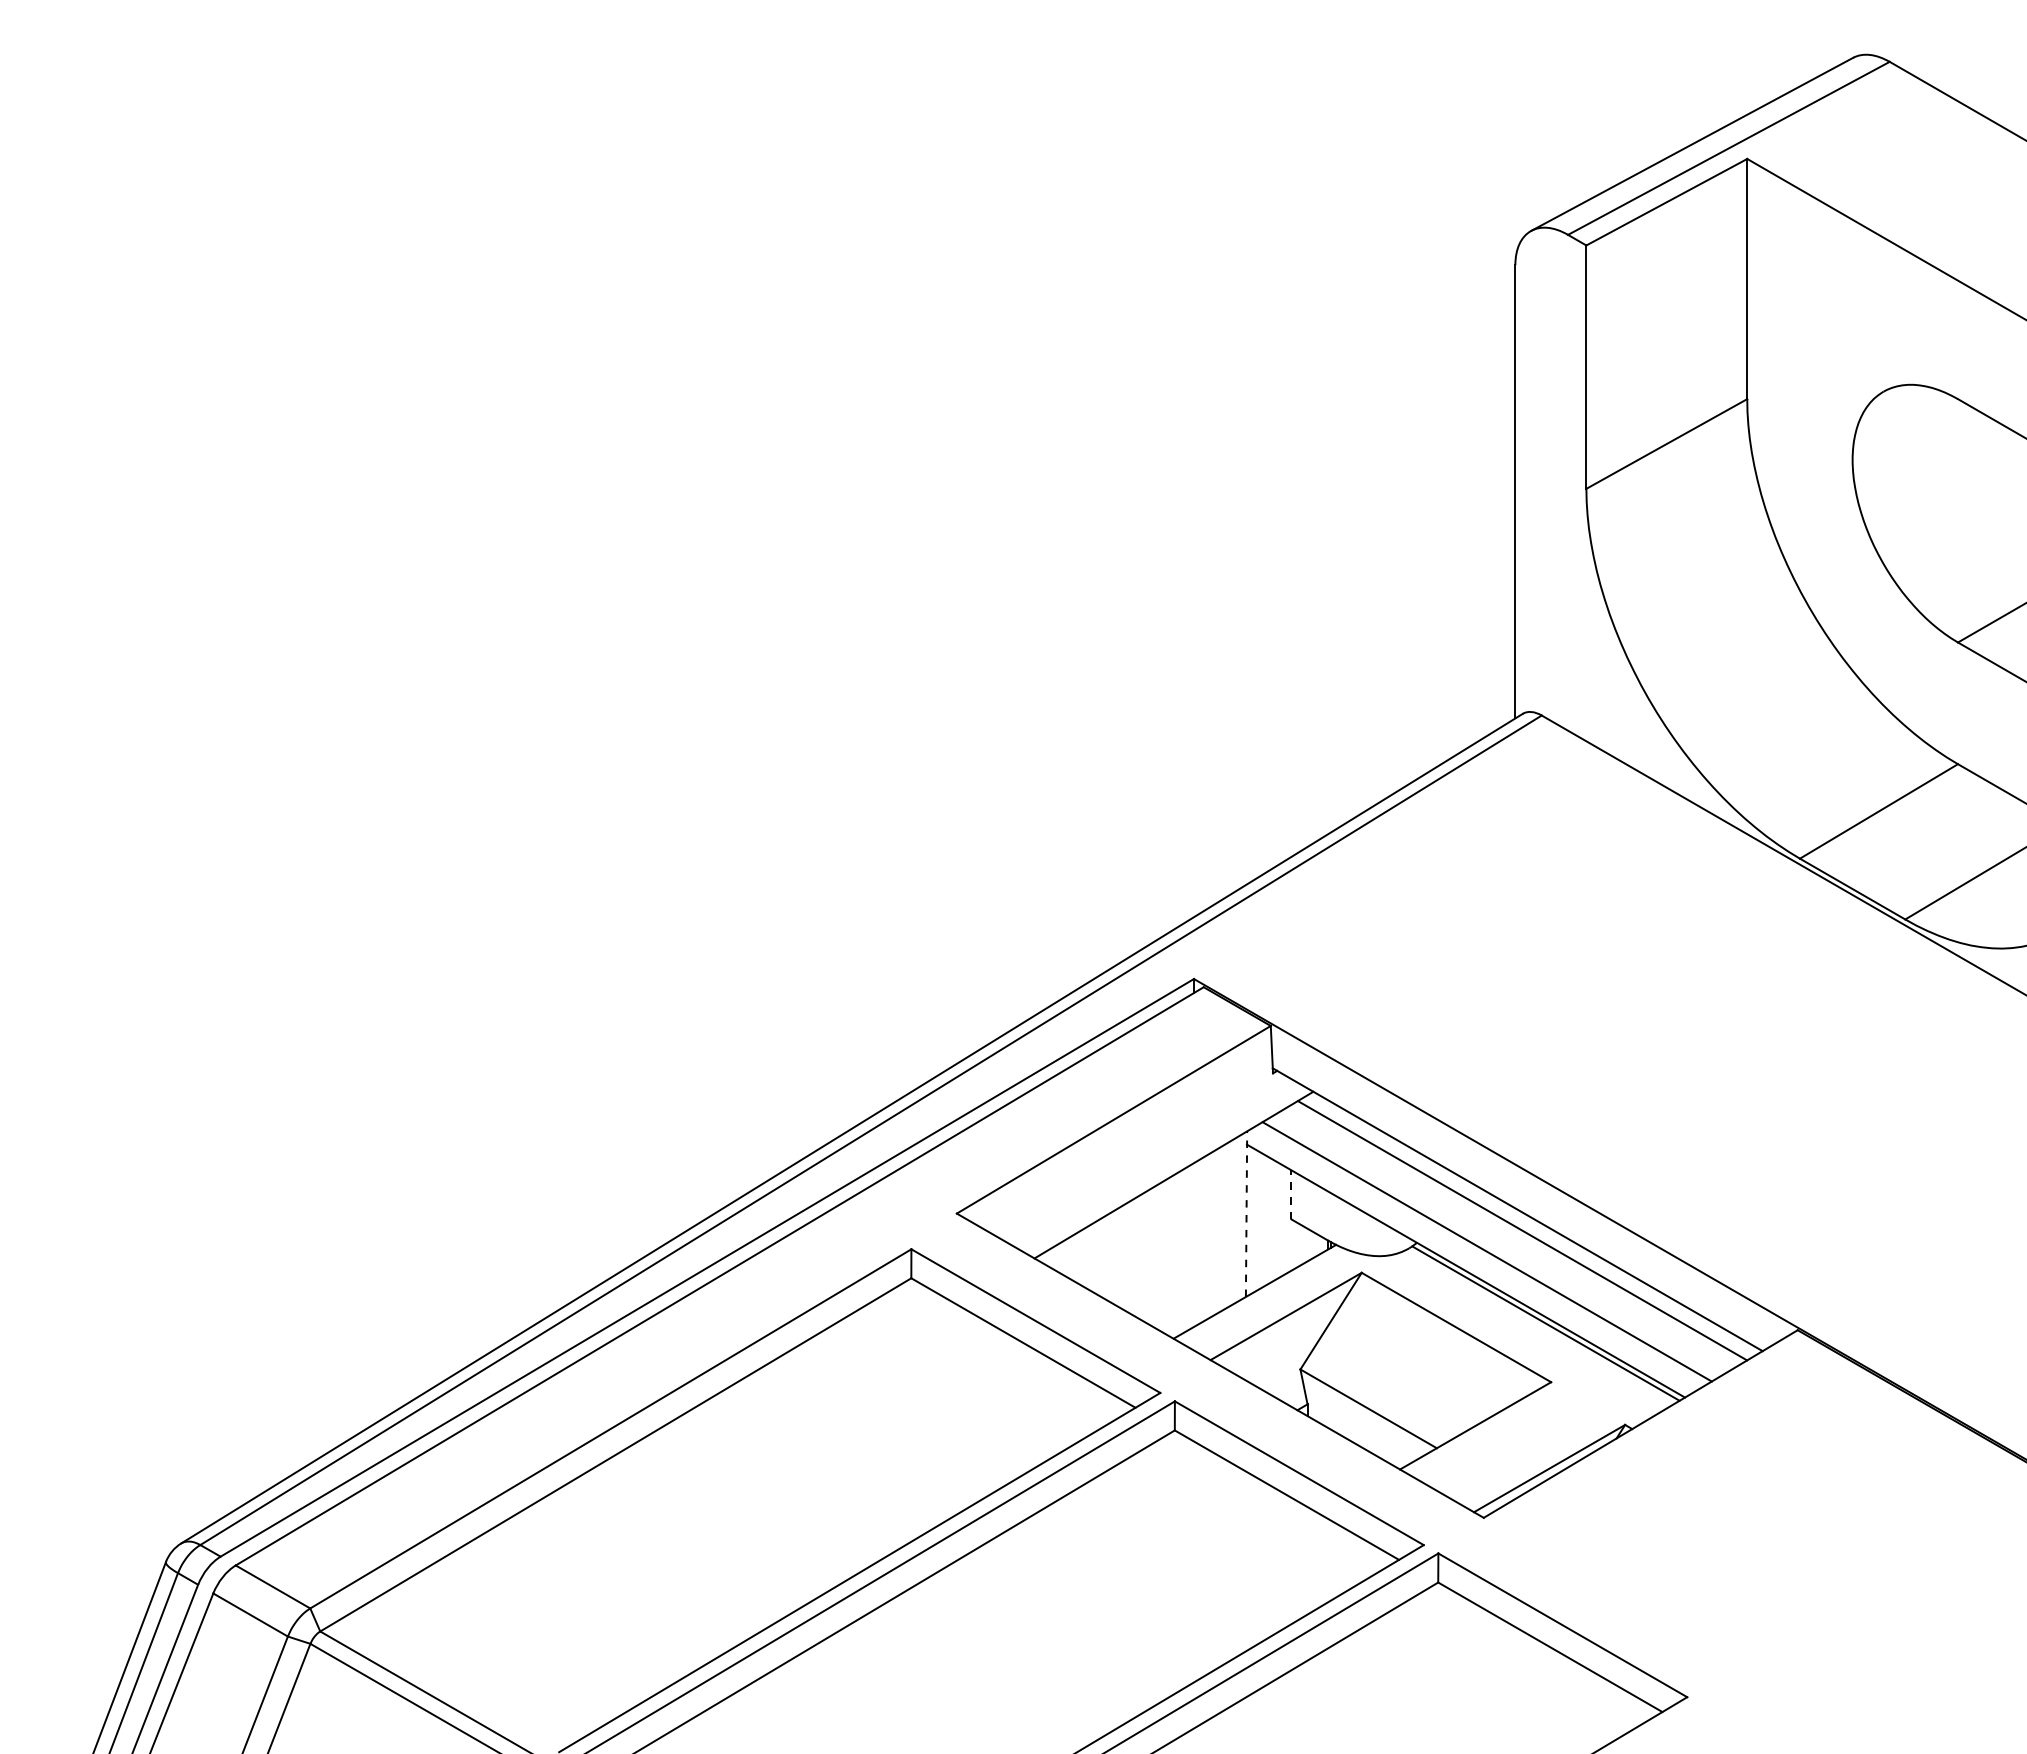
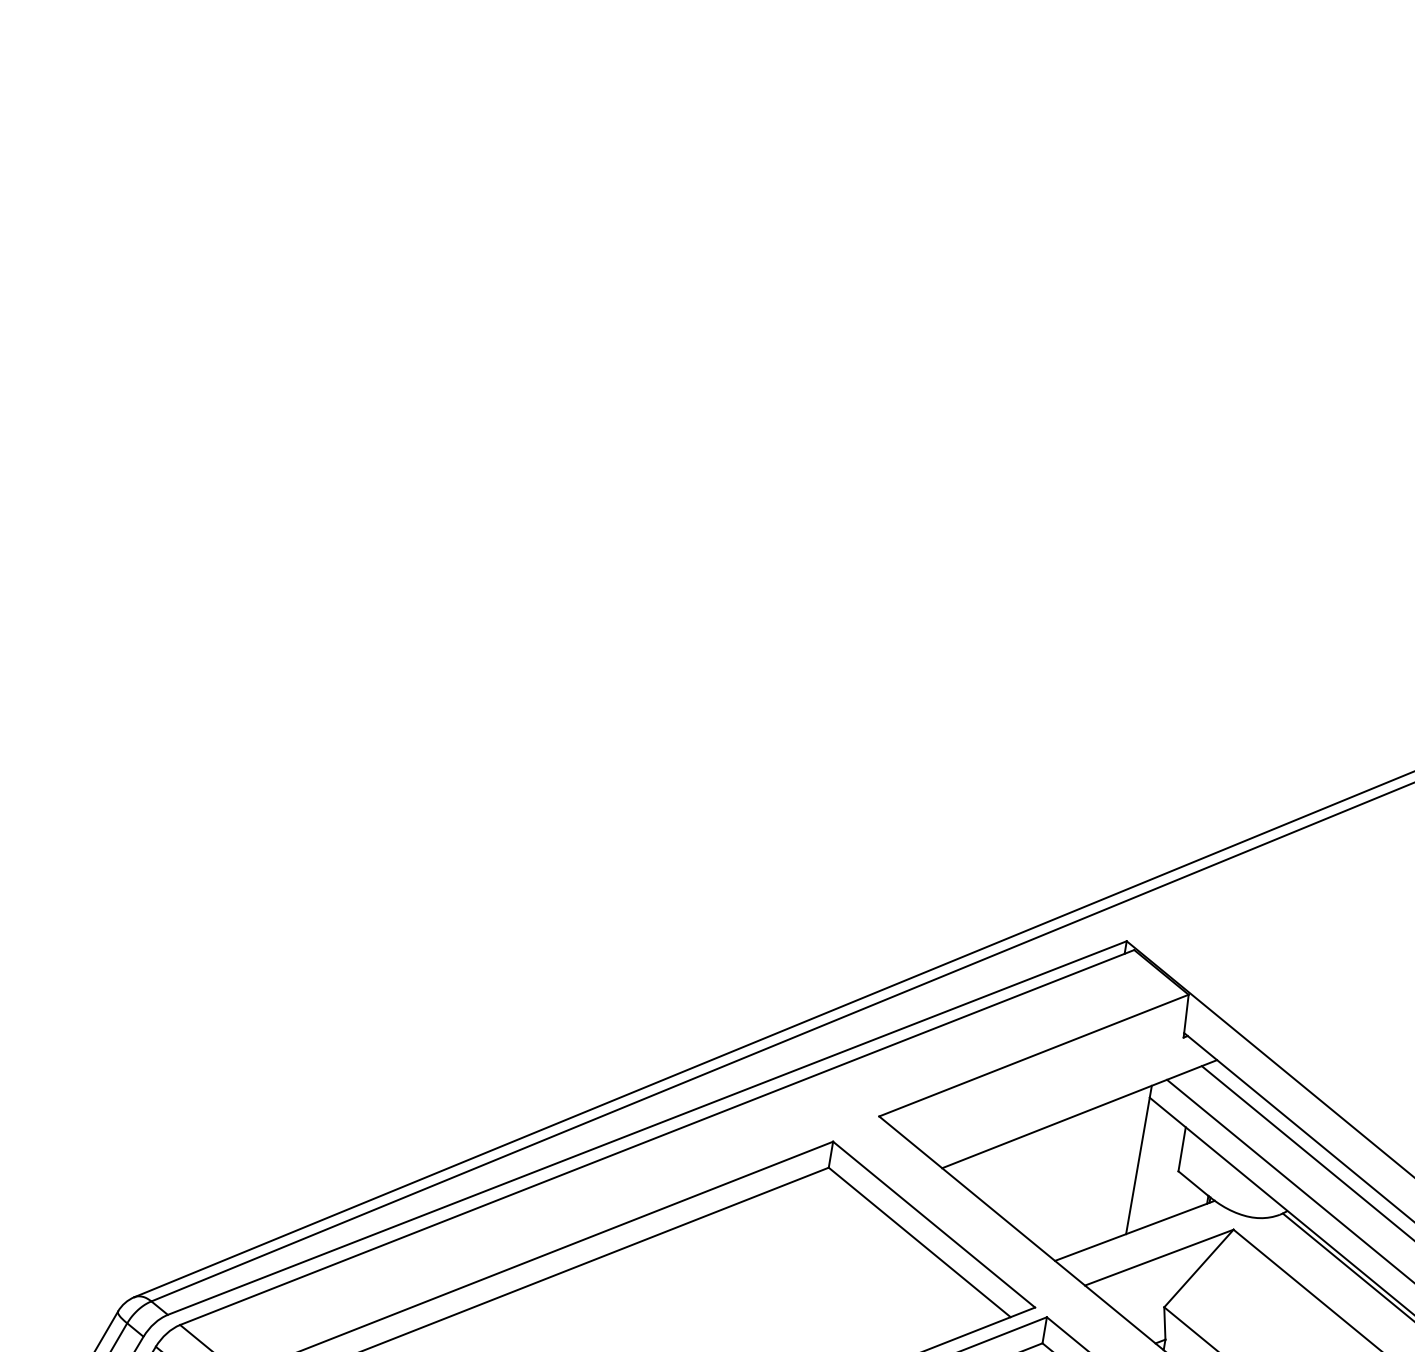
line: (1291, 1194) -> (1182, 1149), dashed -> solid
line: (1246, 1214) -> (1138, 1160), dashed -> solid

